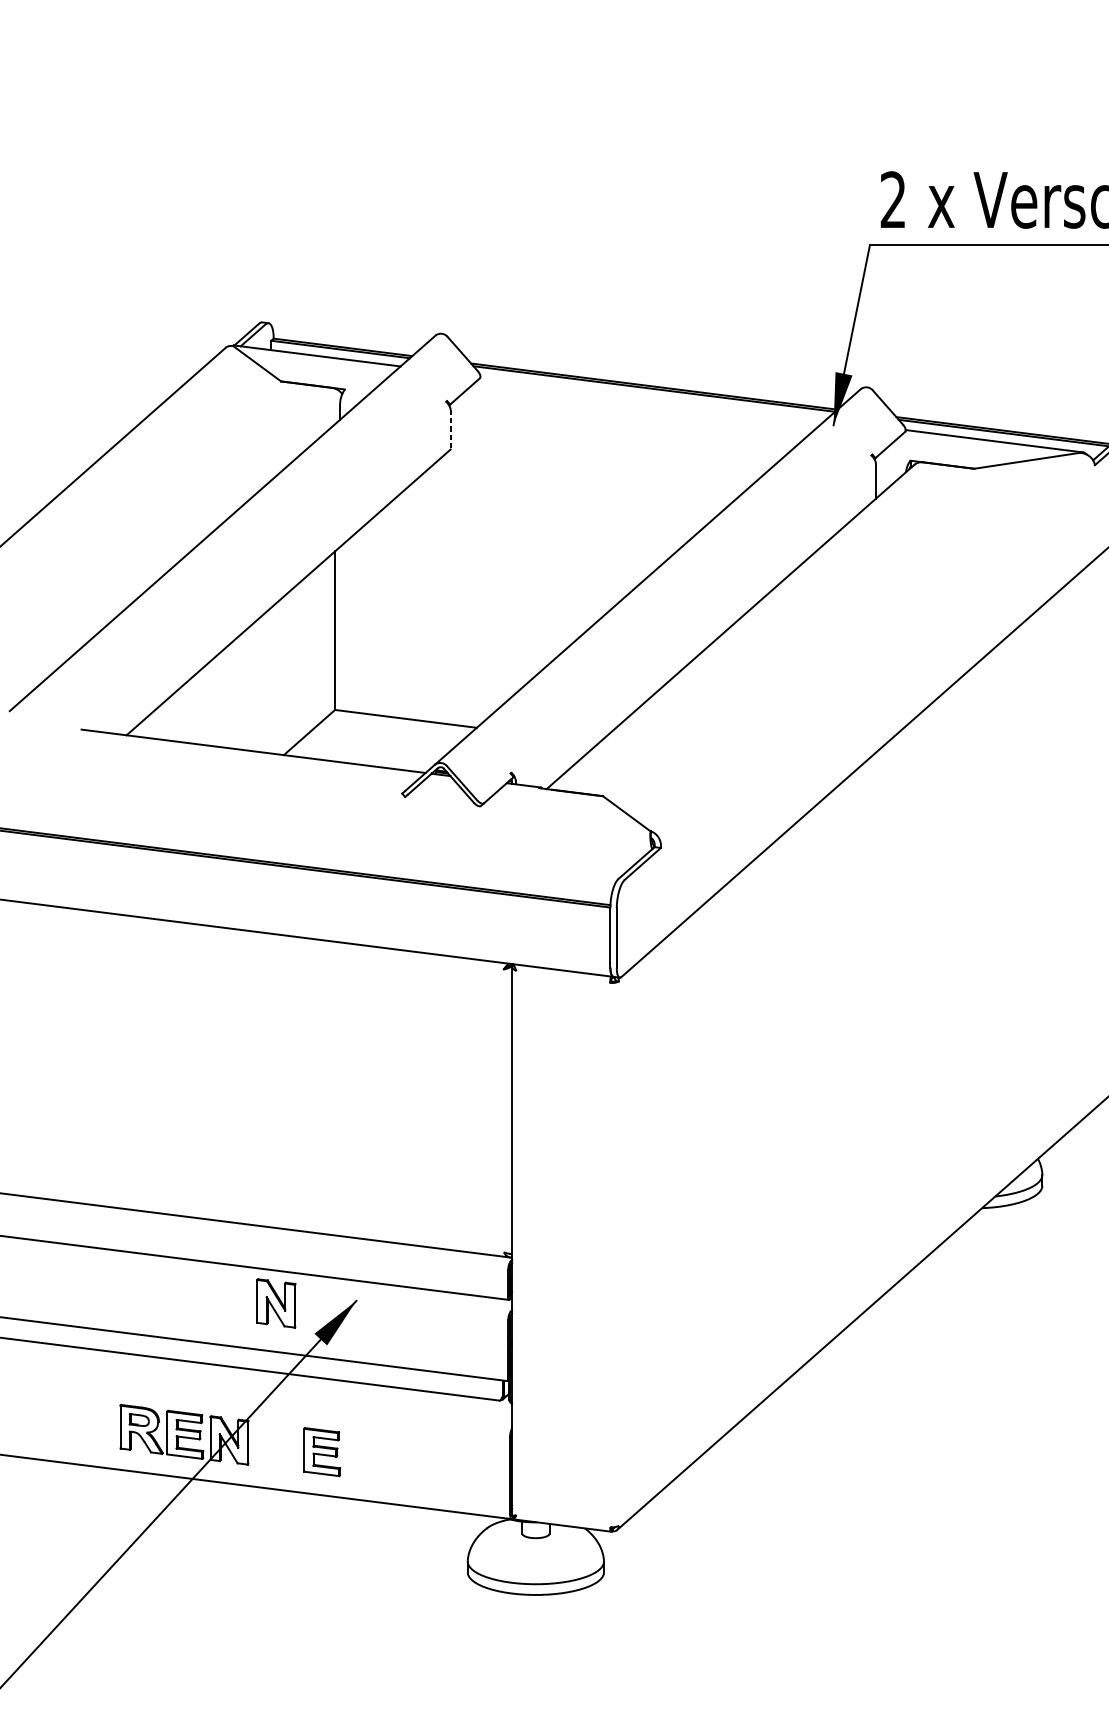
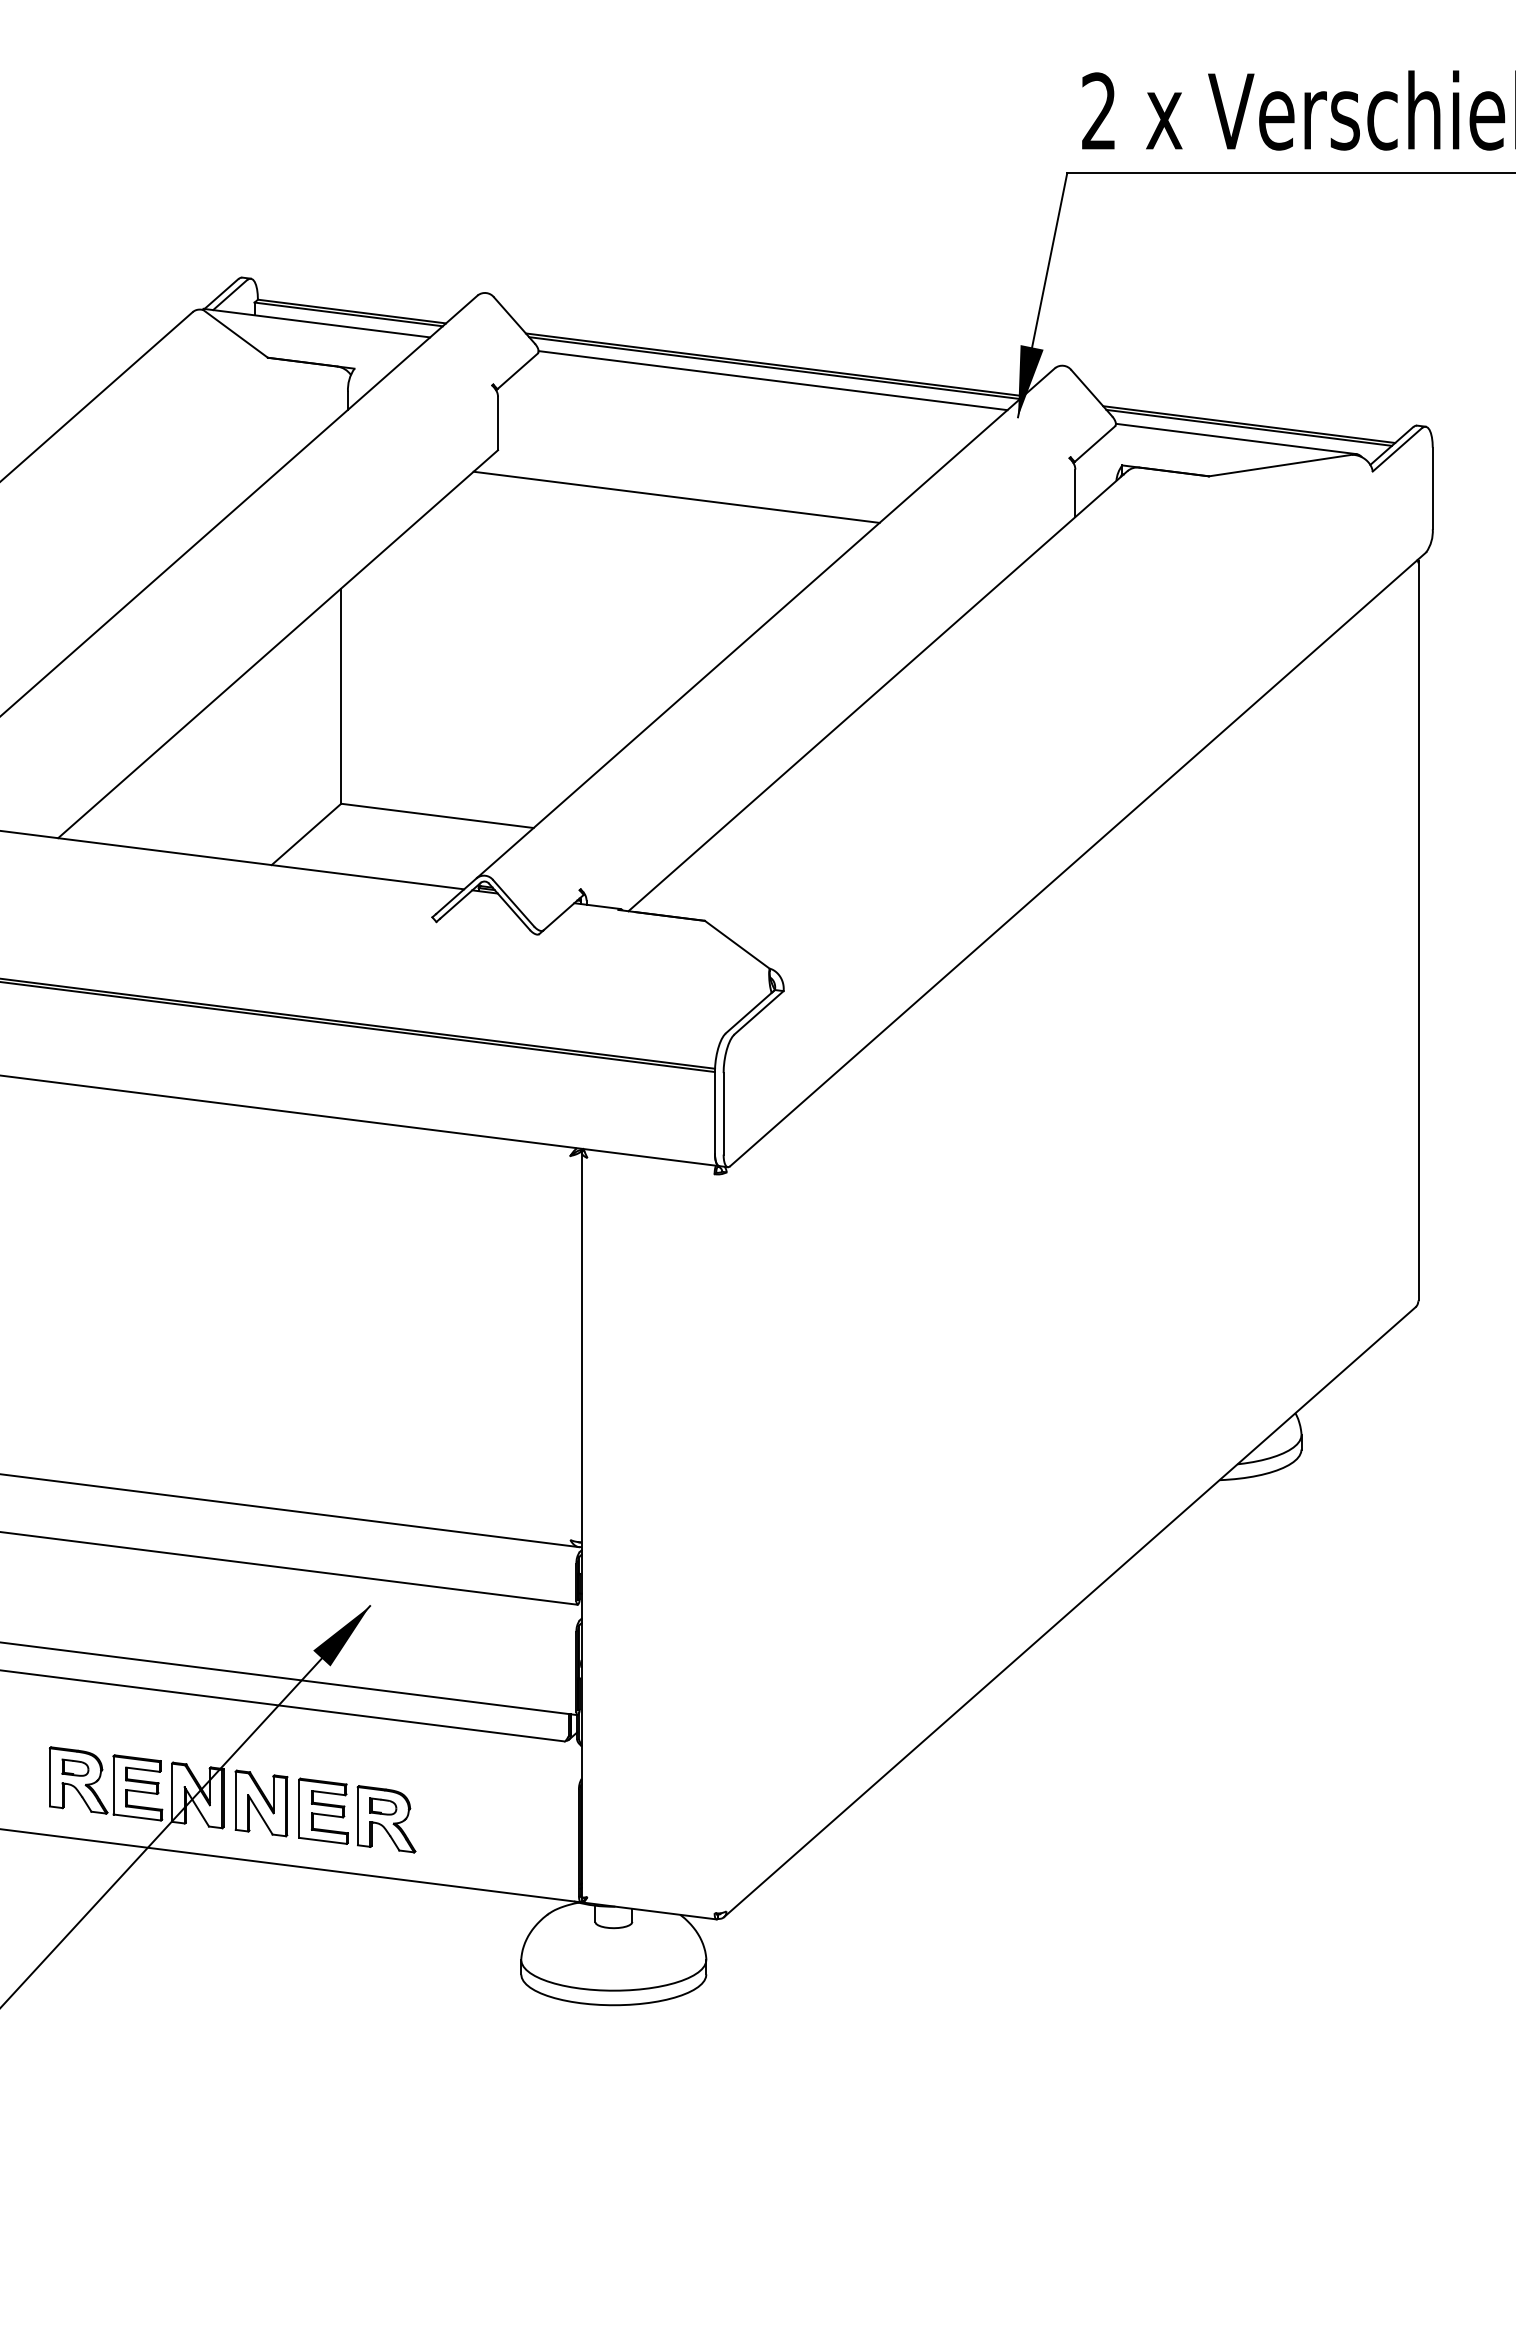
line: (652, 398) -> (772, 380), added
line: (450, 429) -> (498, 423), dashed -> solid
line: (582, 483) -> (676, 496), added
part: (276, 1303) -> (261, 1803), moved
part: (368, 1458) -> (386, 1819), added

